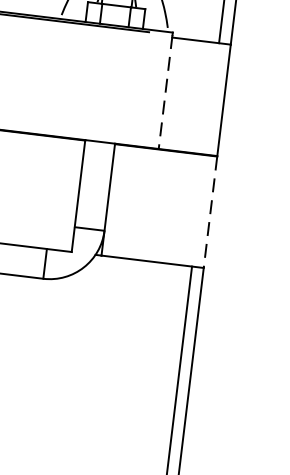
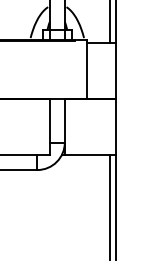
line: (164, 92) -> (86, 70), dashed -> solid
line: (210, 213) -> (116, 127), dashed -> solid

